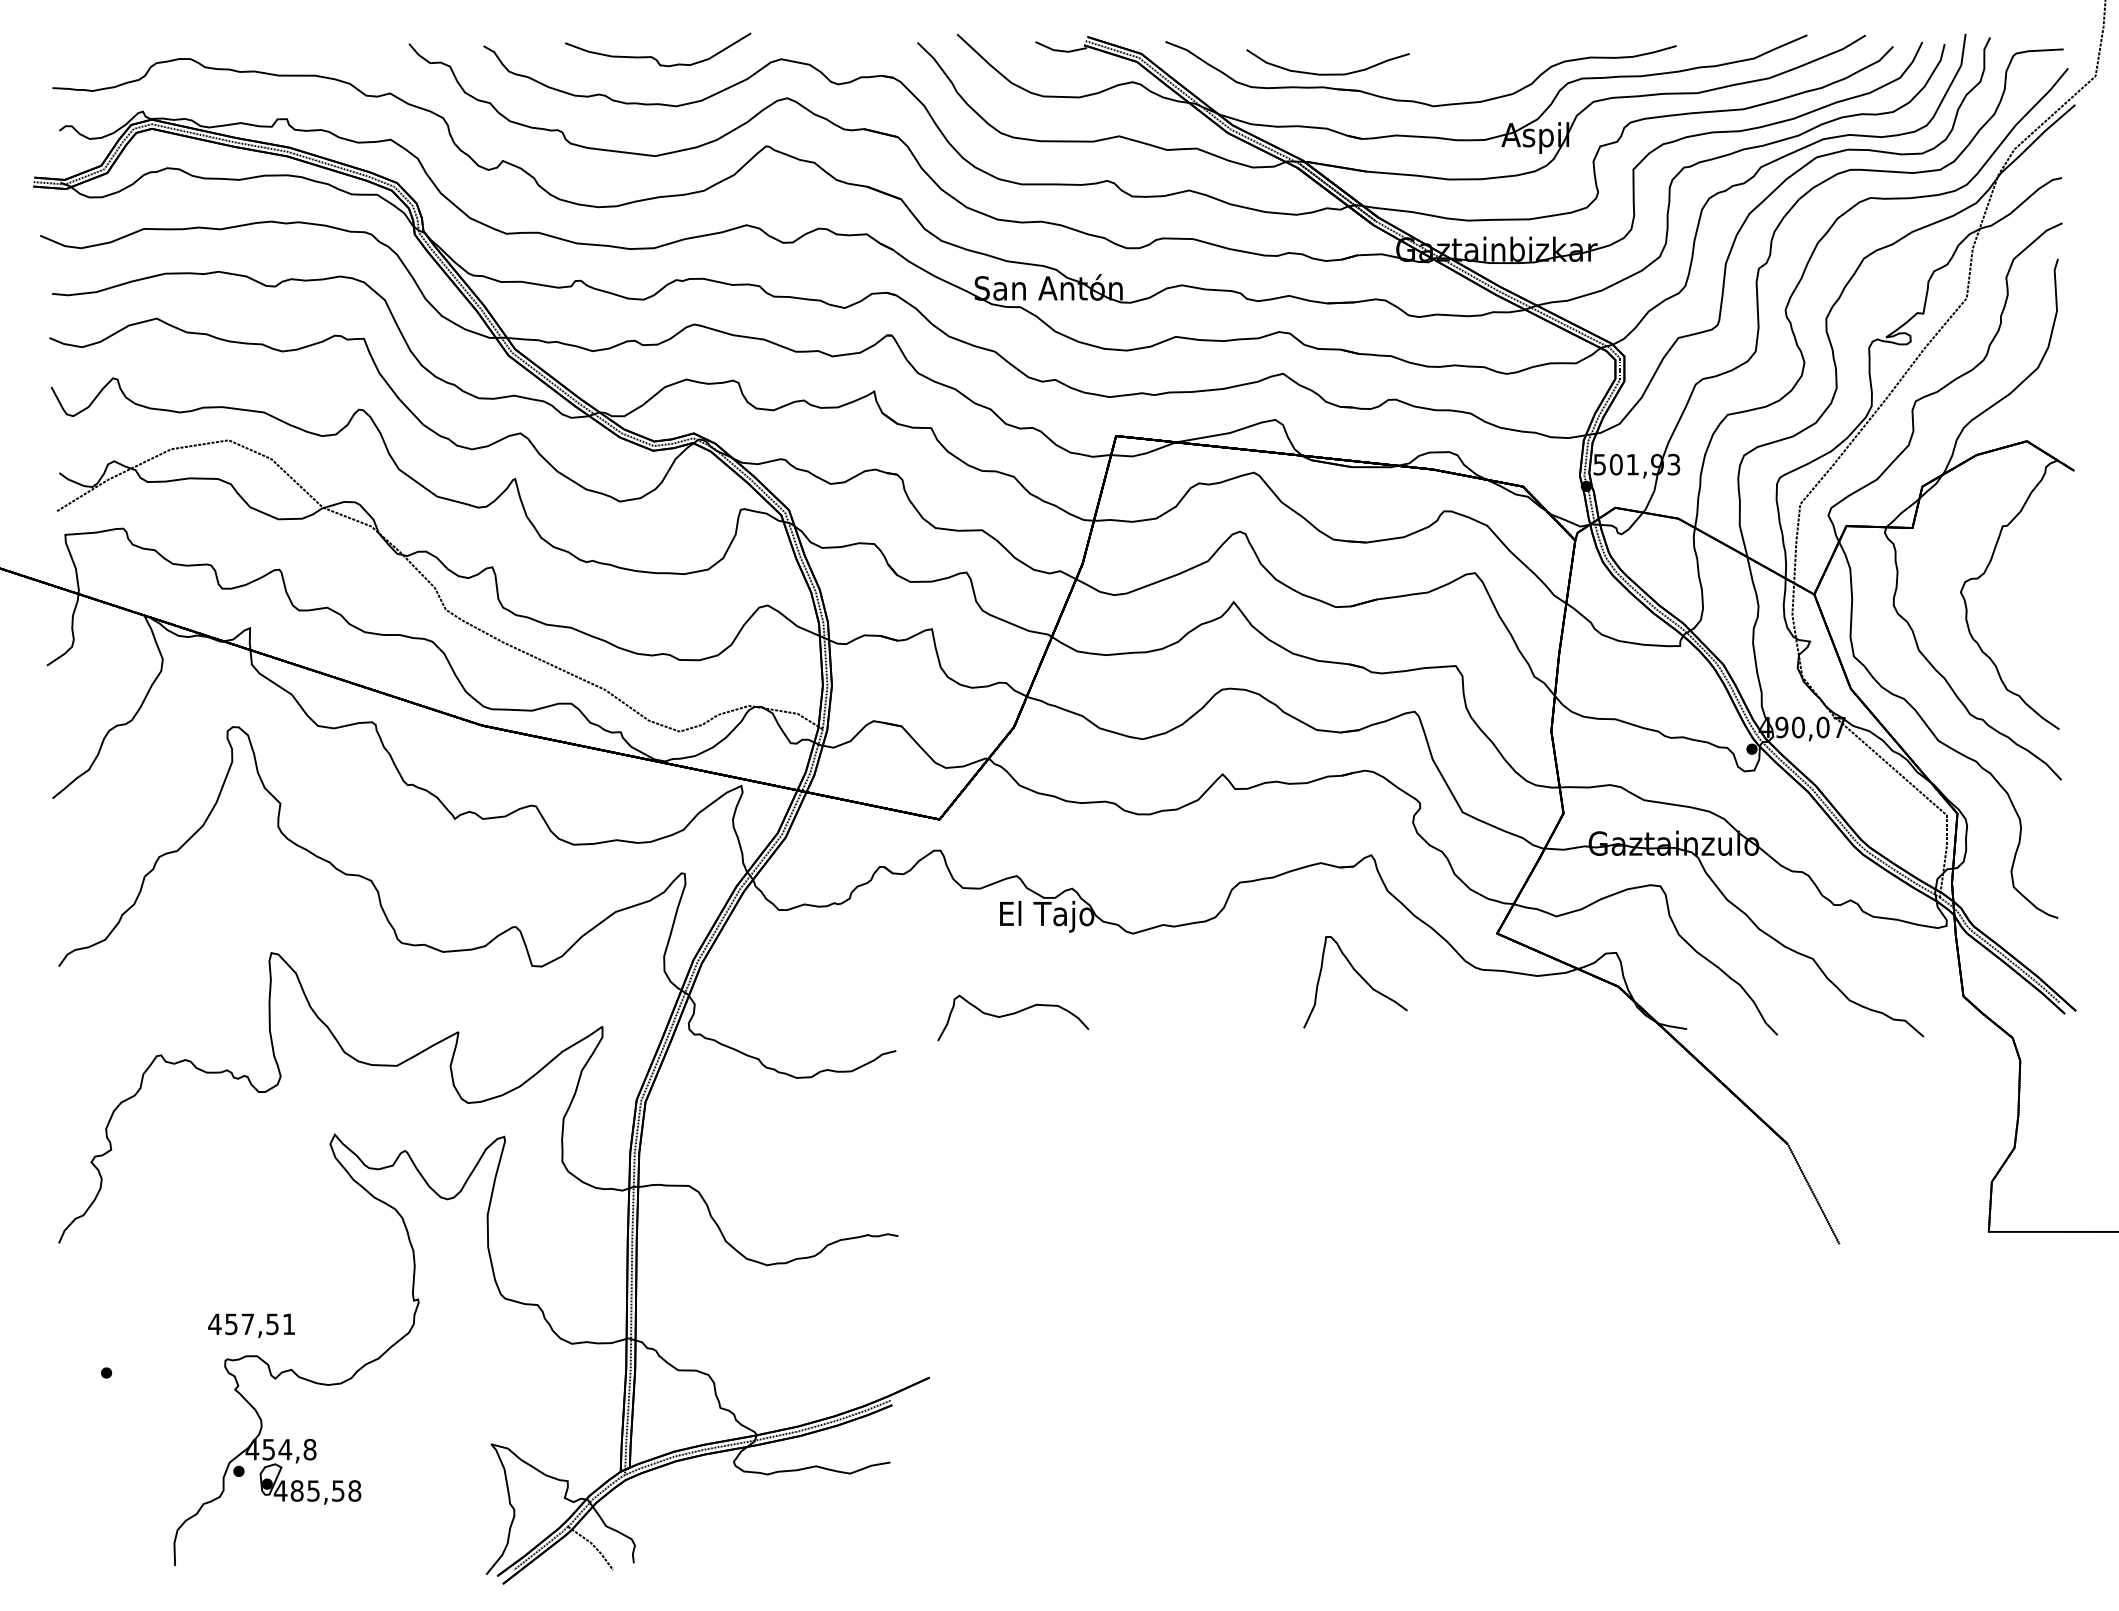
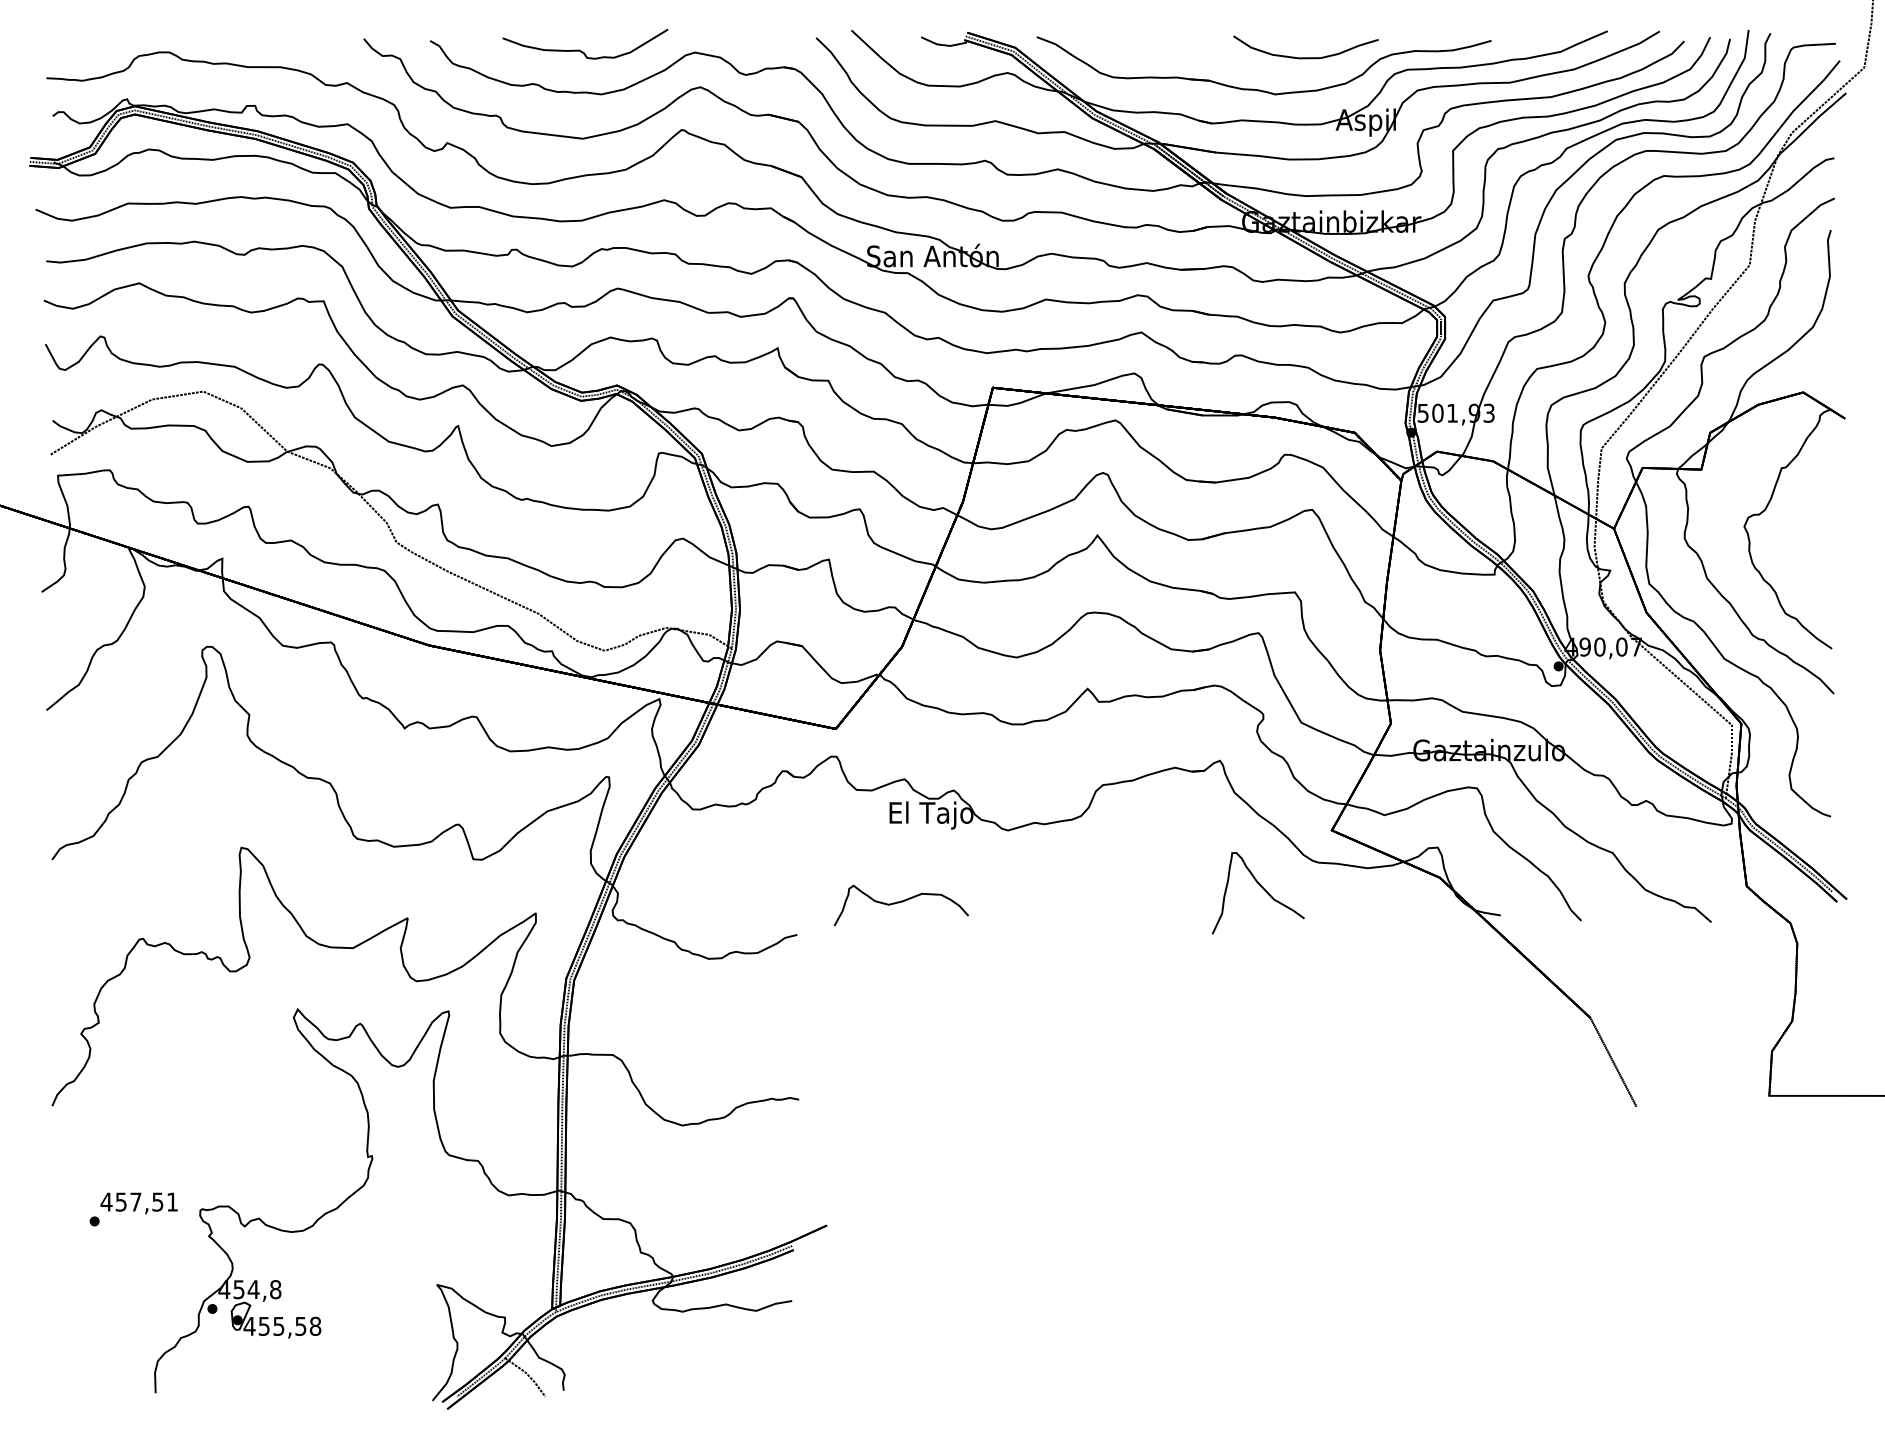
curve: (1327, 73) -> (1305, 57), moved
curve: (1360, 977) -> (1262, 889), moved
text: (251, 1325) -> (139, 1203), moved
text: (296, 1490) -> (263, 1325), 485,58 -> 455,58

